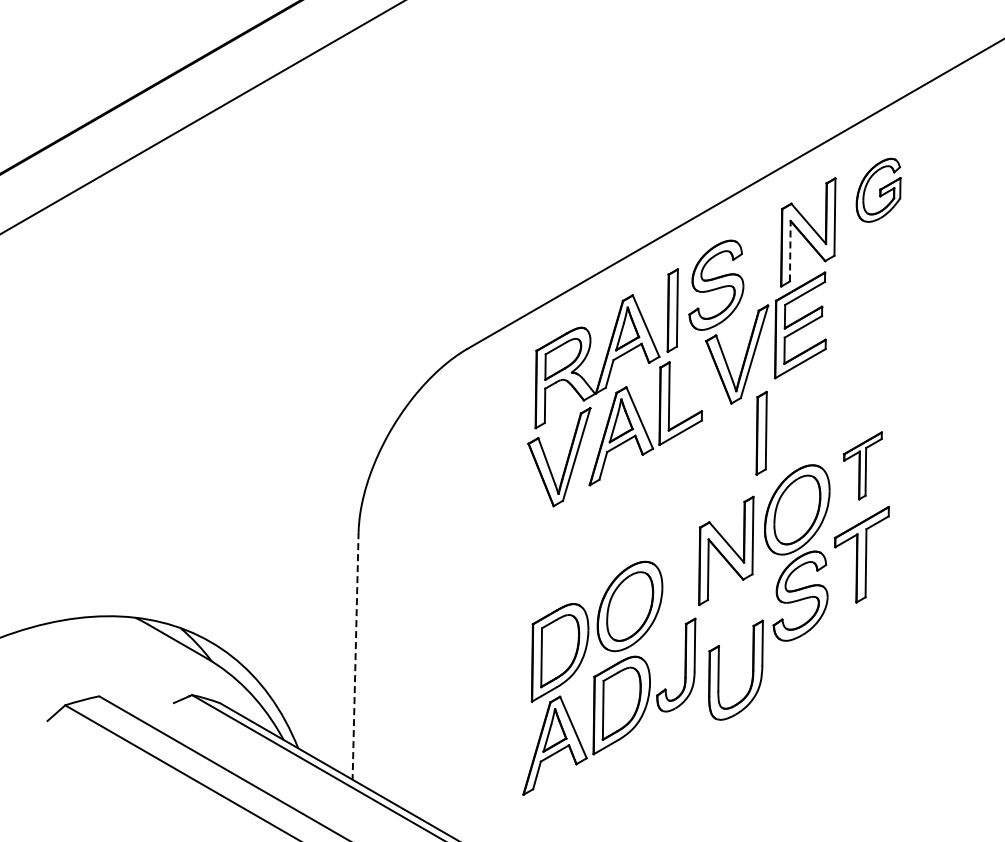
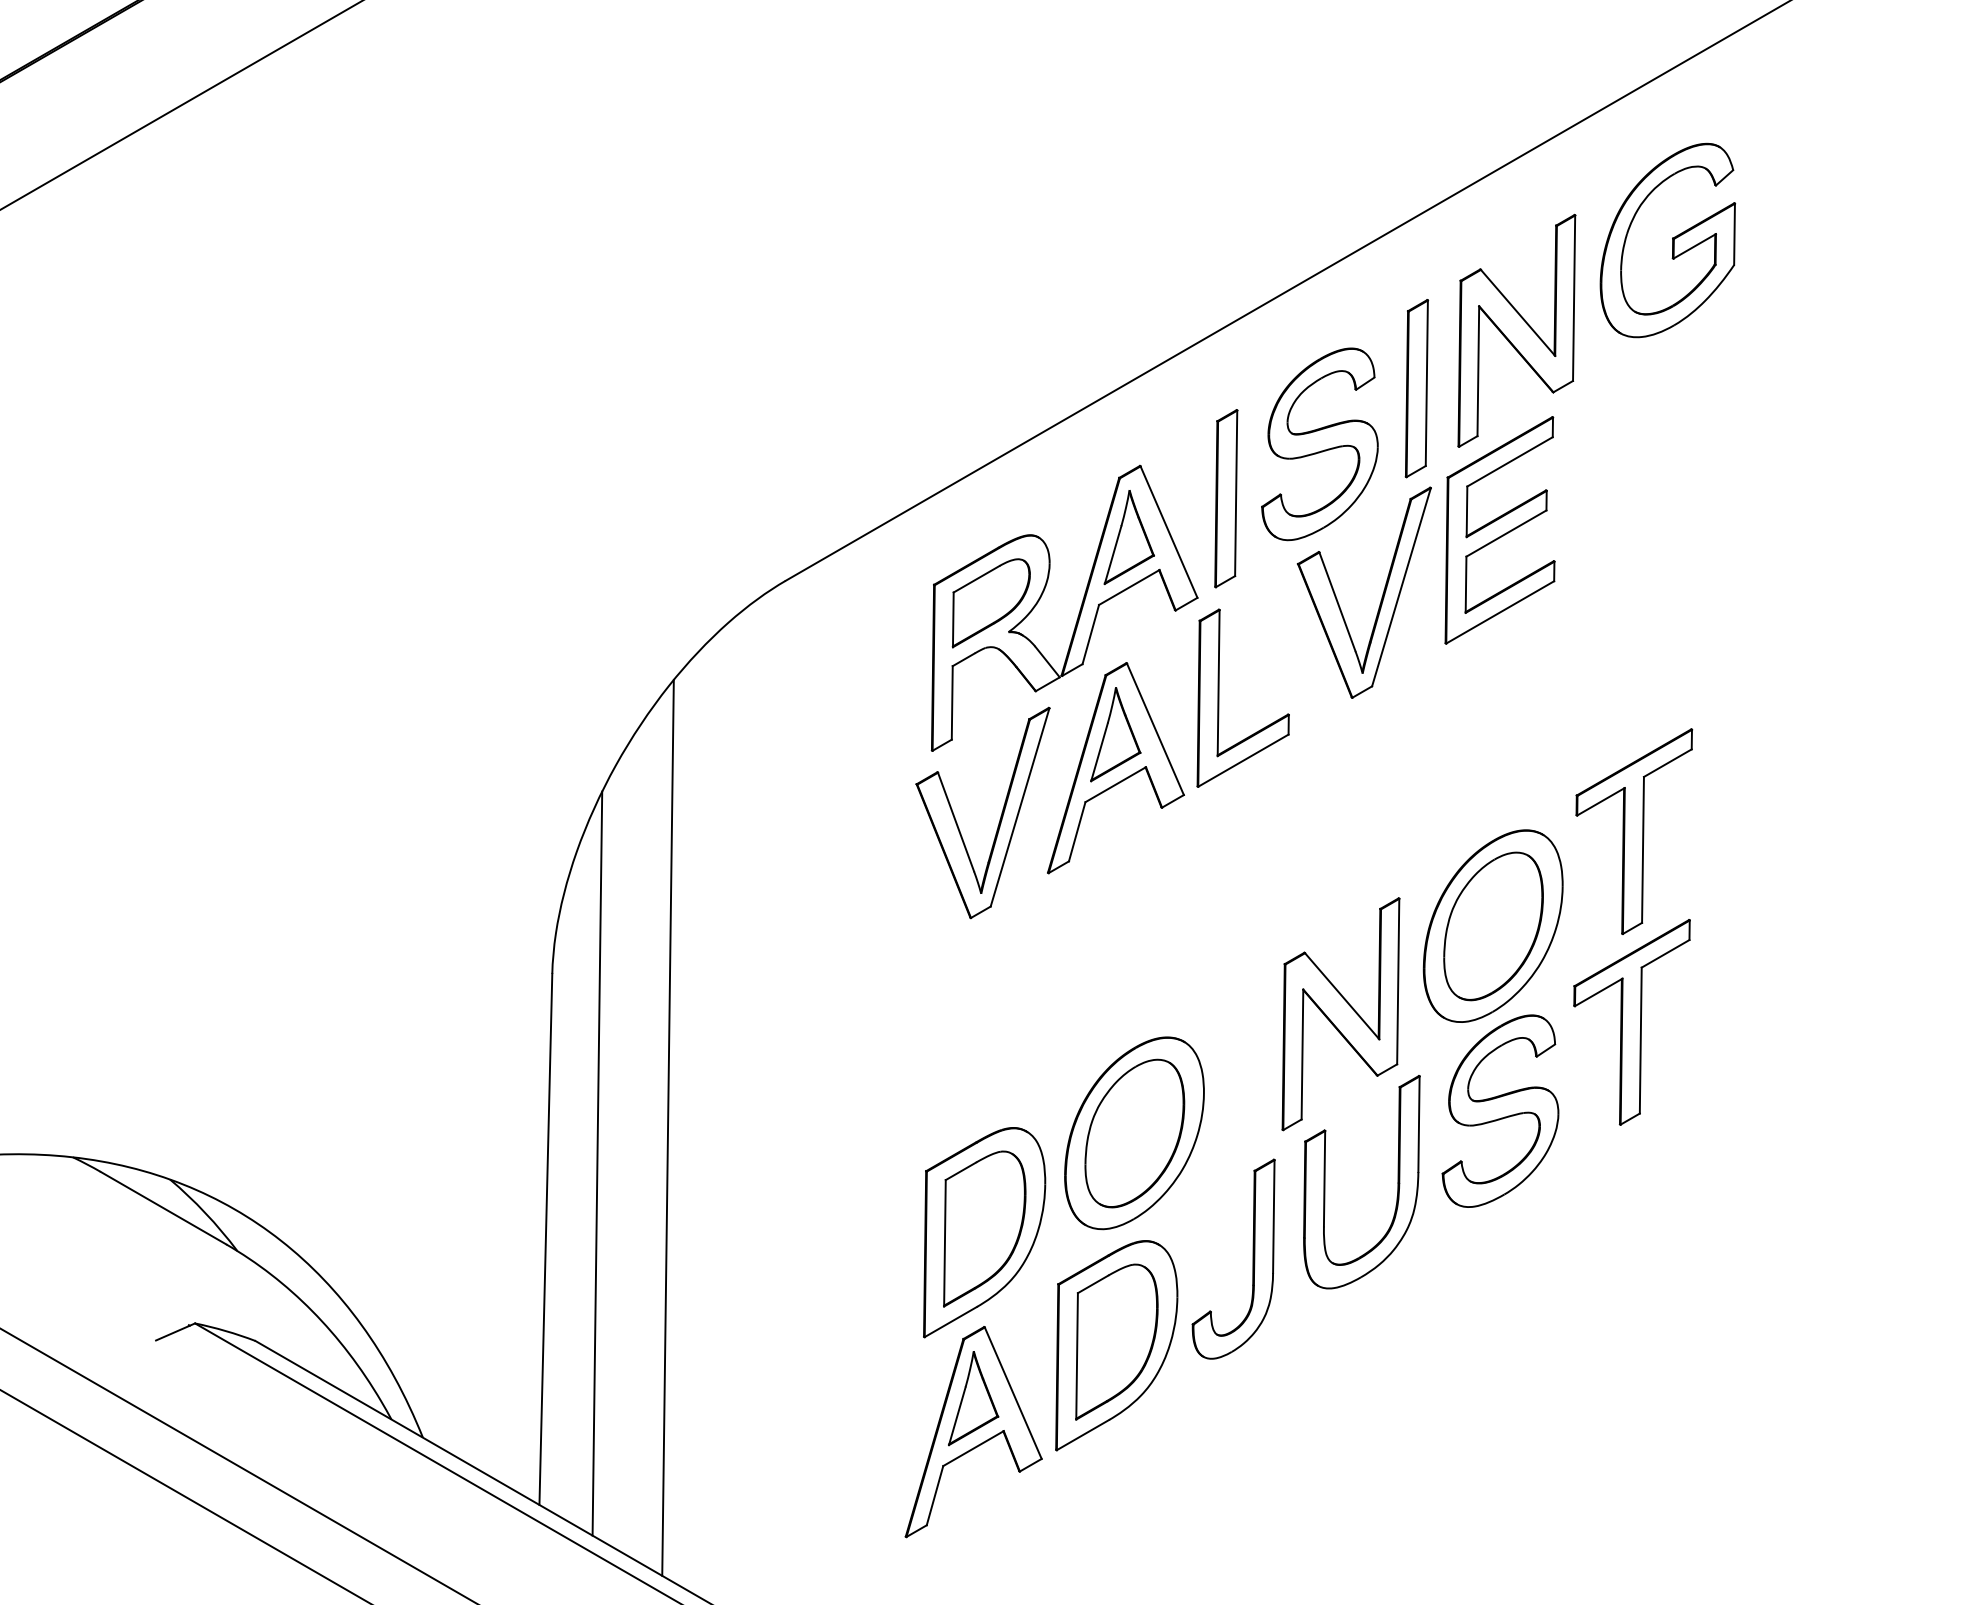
part: (878, 190) -> (1667, 240), size x1.43
line: (790, 250) -> (1478, 369), dashed -> solid
part: (761, 432) -> (1416, 386), moved
part: (862, 465) -> (1633, 830), size x1.43
line: (412, 603) -> (667, 1126), added
line: (379, 620) -> (597, 1163), added
line: (355, 655) -> (545, 1238), dashed -> solid
part: (719, 669) -> (1326, 1180), moved

